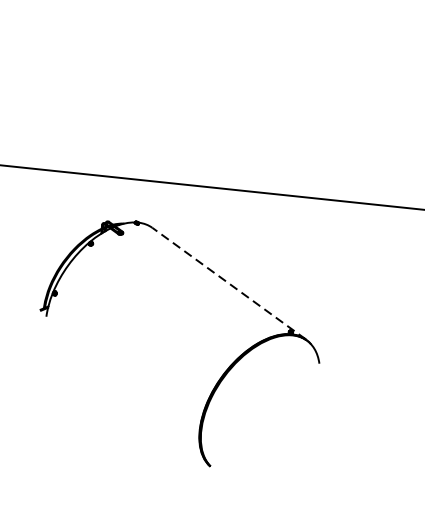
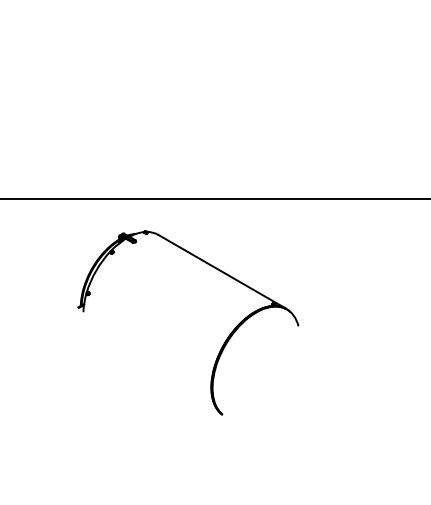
line: (229, 283) -> (222, 271), dashed -> solid

